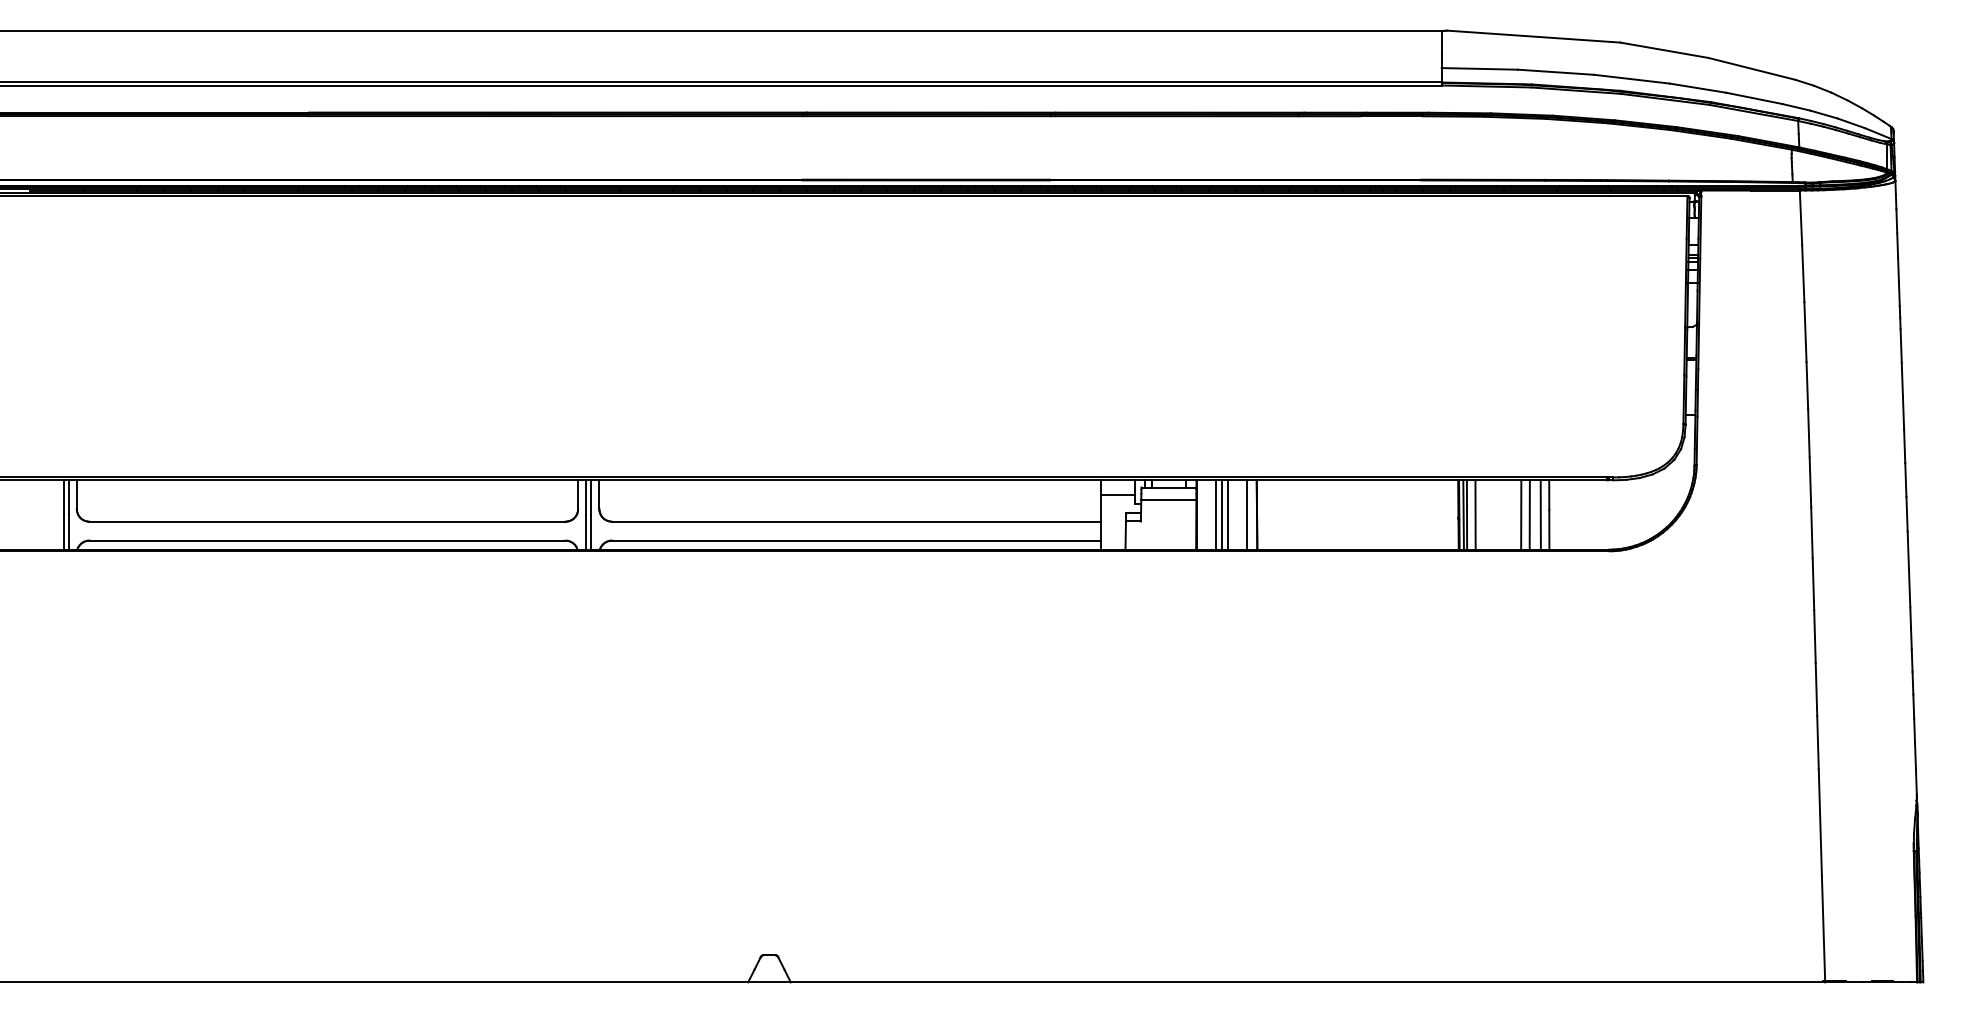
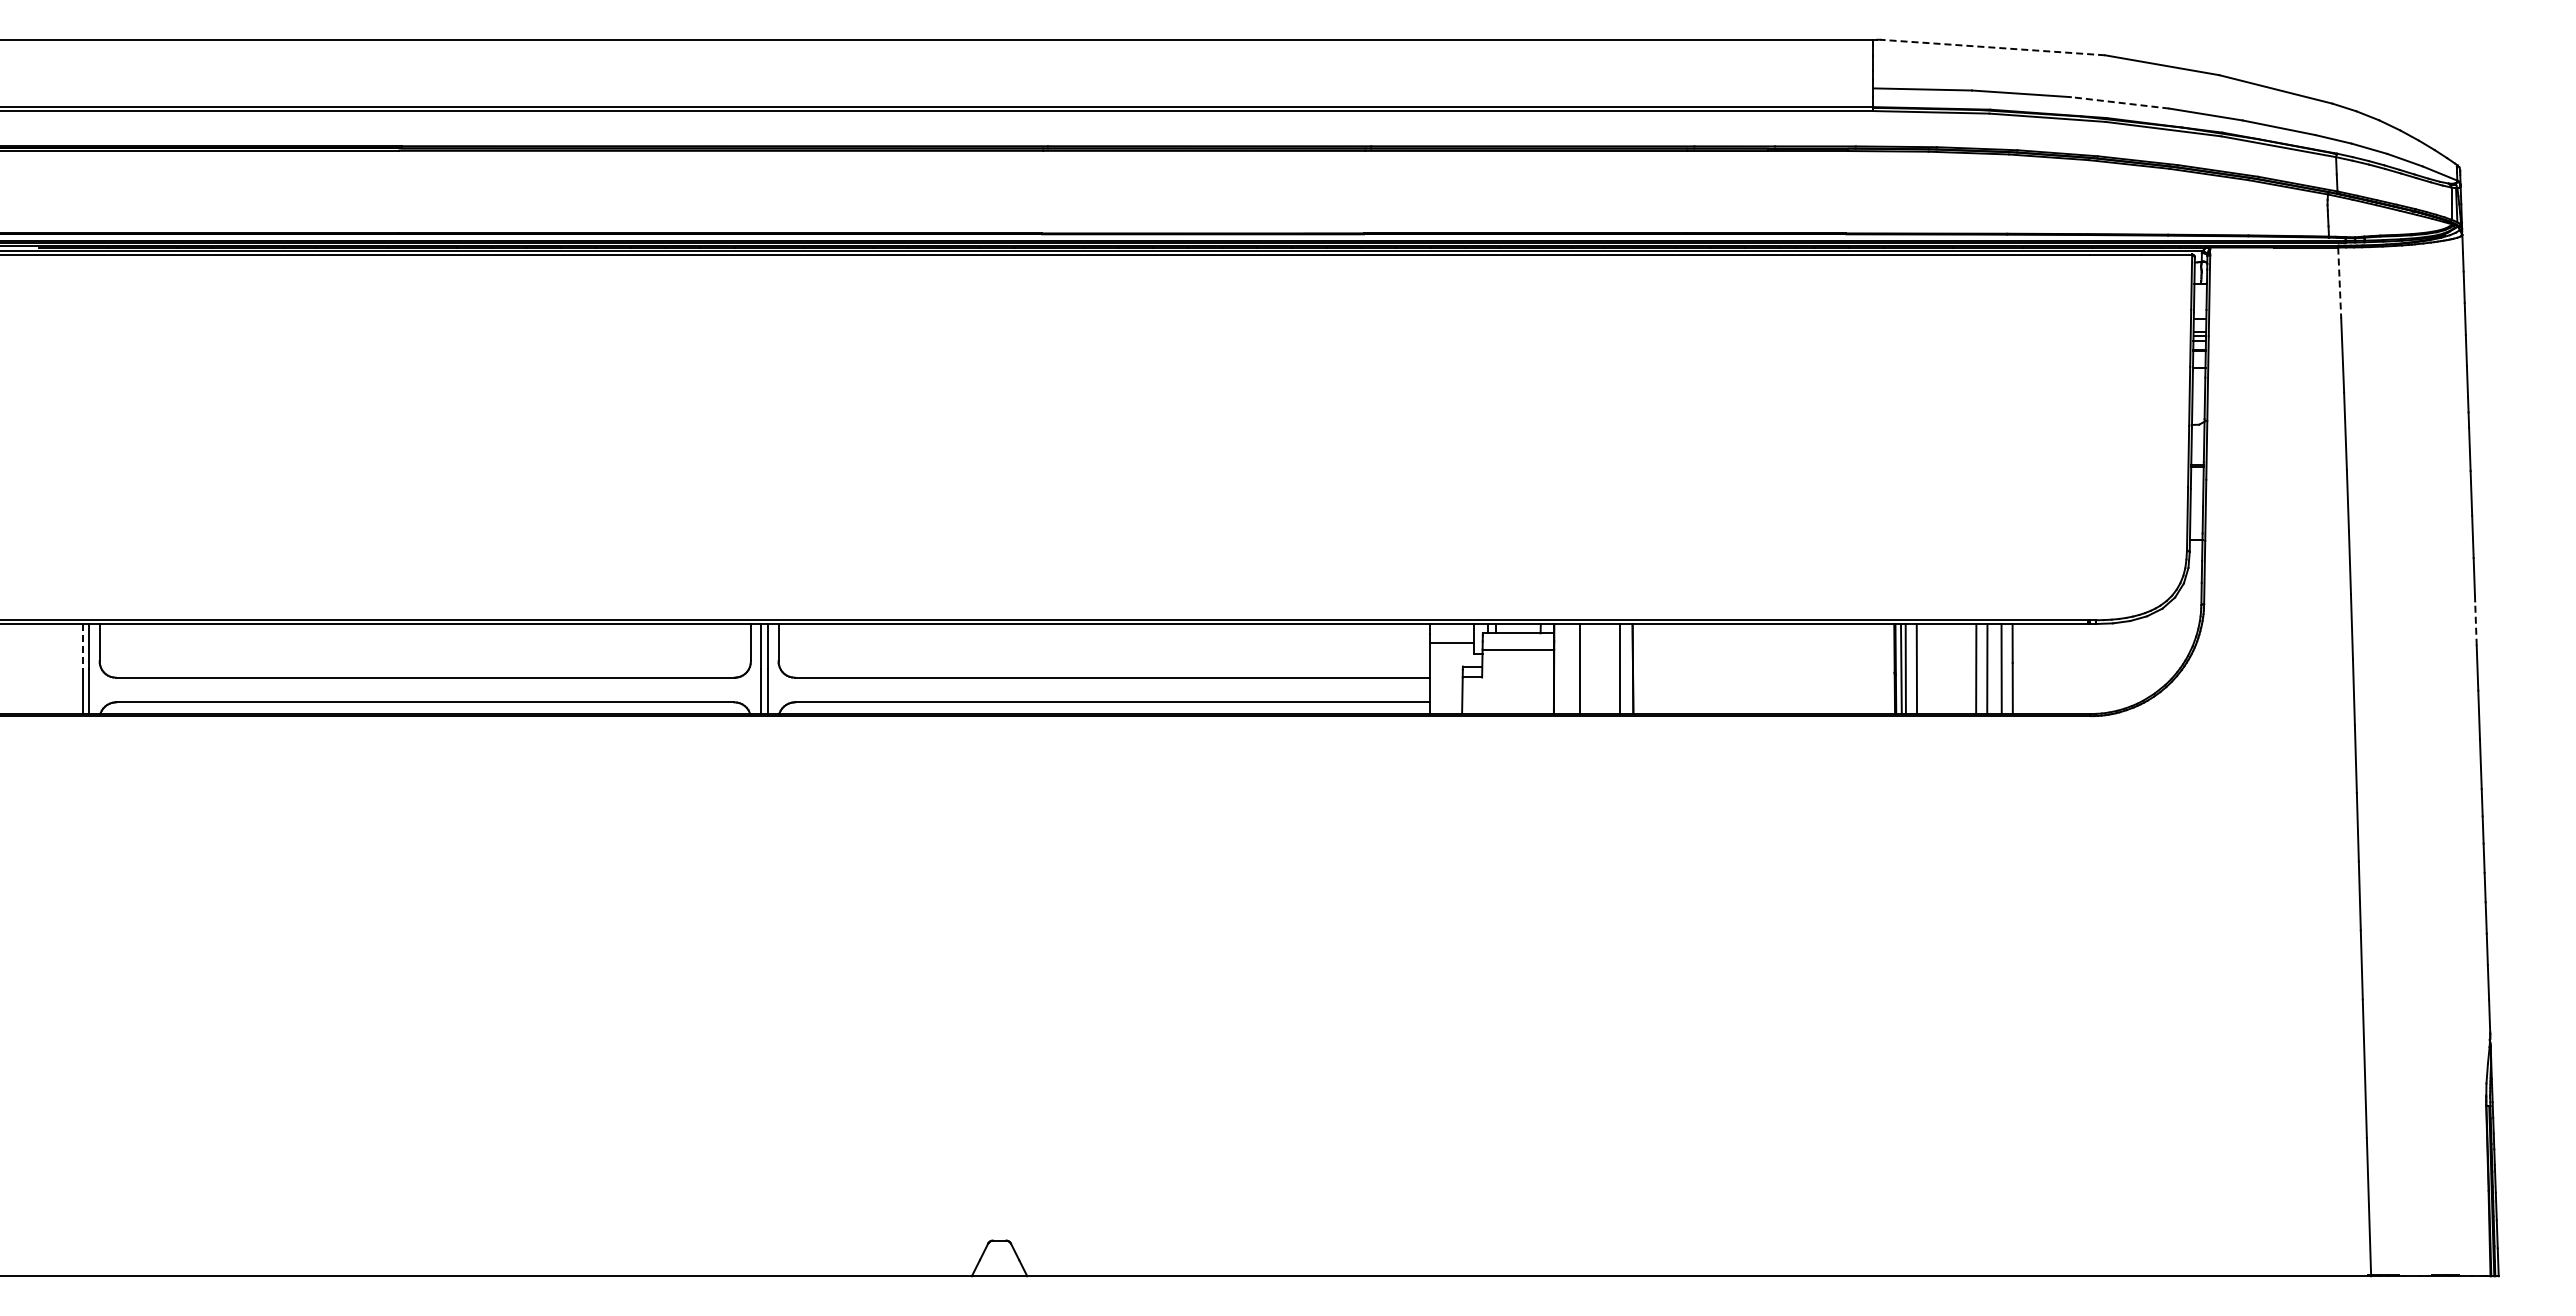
line: (1533, 36) -> (1992, 47), solid -> dashed
line: (1632, 78) -> (2120, 102), solid -> dashed
line: (1800, 218) -> (2339, 283), solid -> dashed
line: (1905, 479) -> (2475, 623), solid -> dashed
line: (63, 497) -> (82, 646), solid -> dashed
line: (1222, 515) -> (1587, 669), removed
line: (1227, 515) -> (1594, 669), removed

